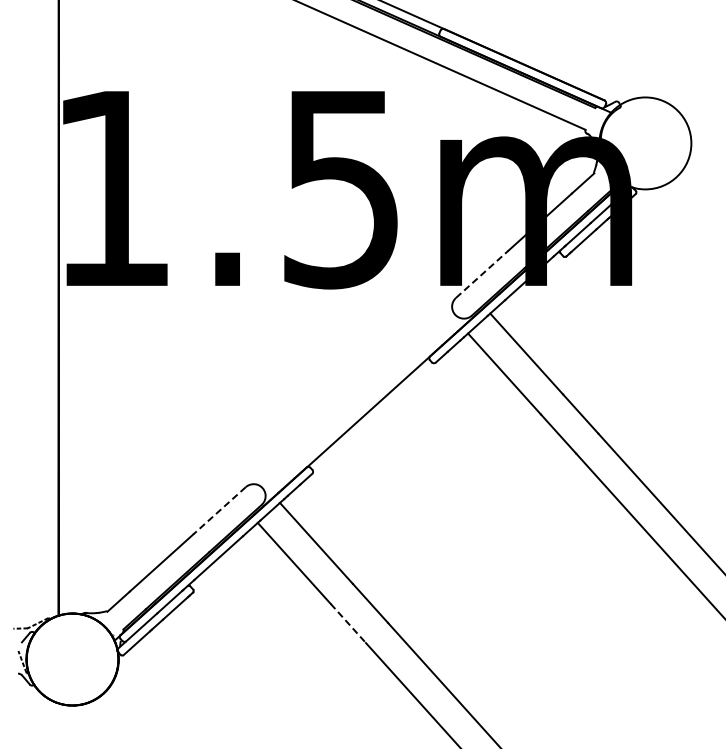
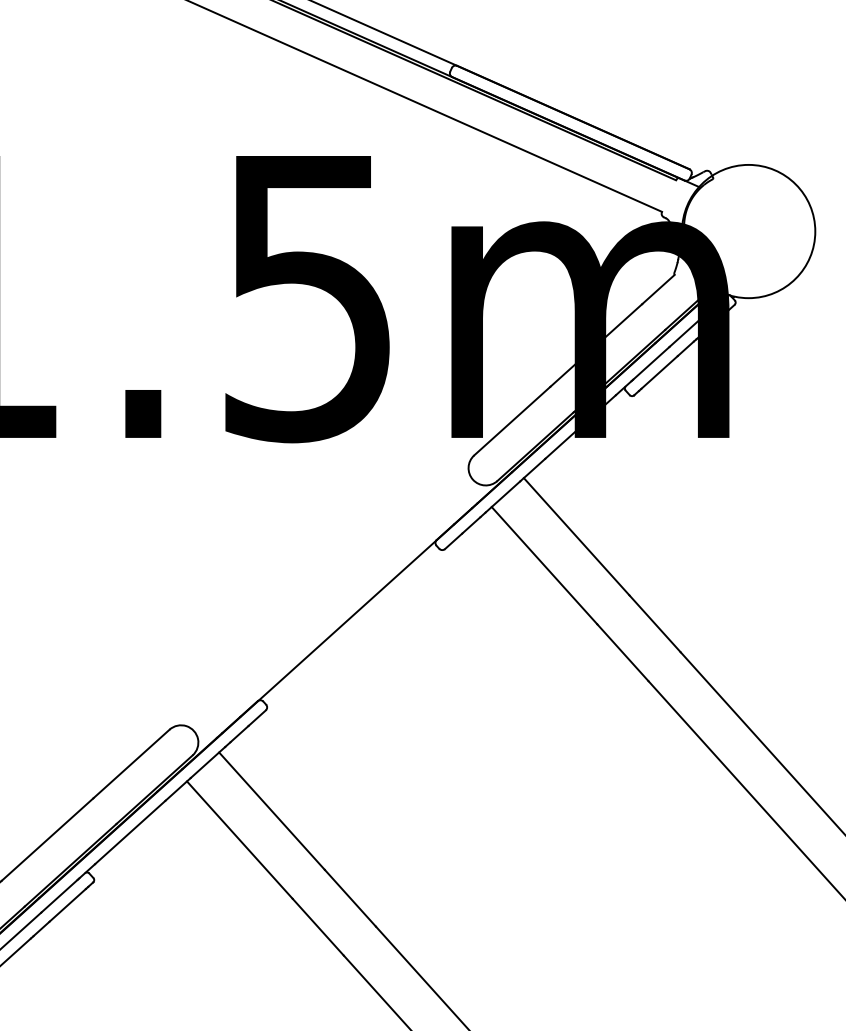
line: (482, 273) -> (512, 420), dashed -> solid
line: (219, 511) -> (131, 764), dashed -> solid
line: (348, 623) -> (318, 927), dashed -> solid

